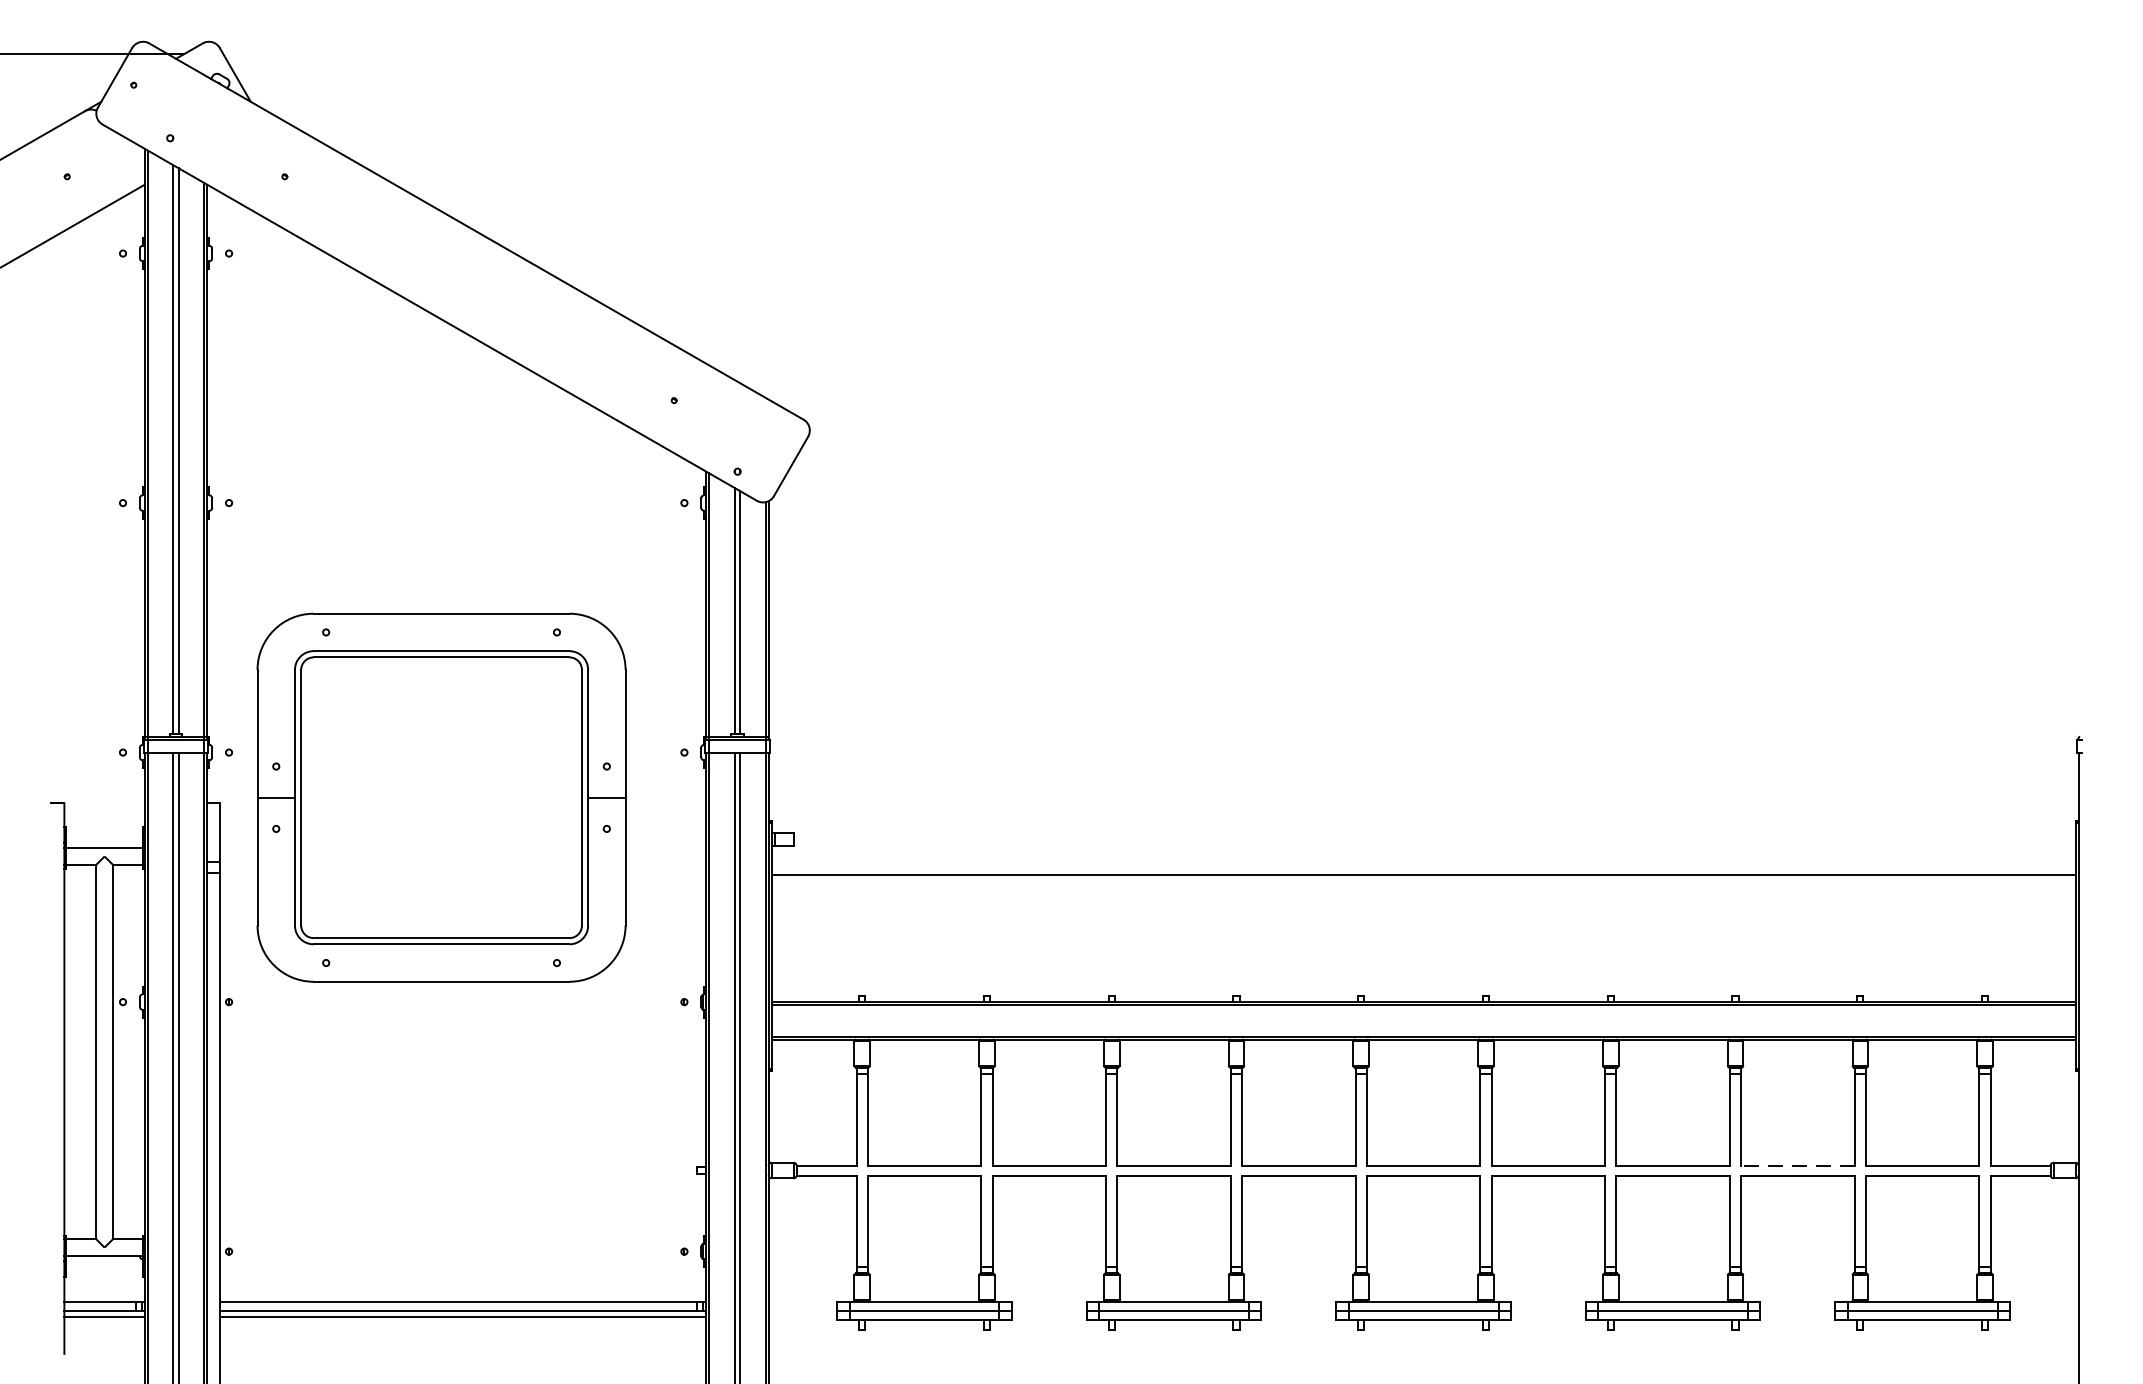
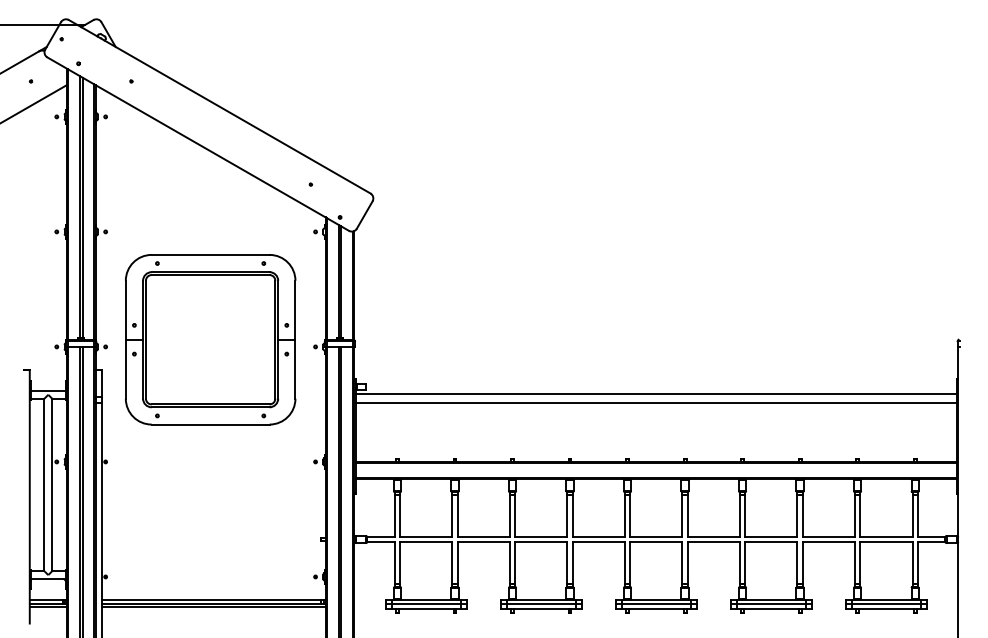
part: (441, 797) -> (210, 339), moved
line: (1421, 853) -> (655, 393), added
line: (1797, 1166) -> (828, 537), dashed -> solid

